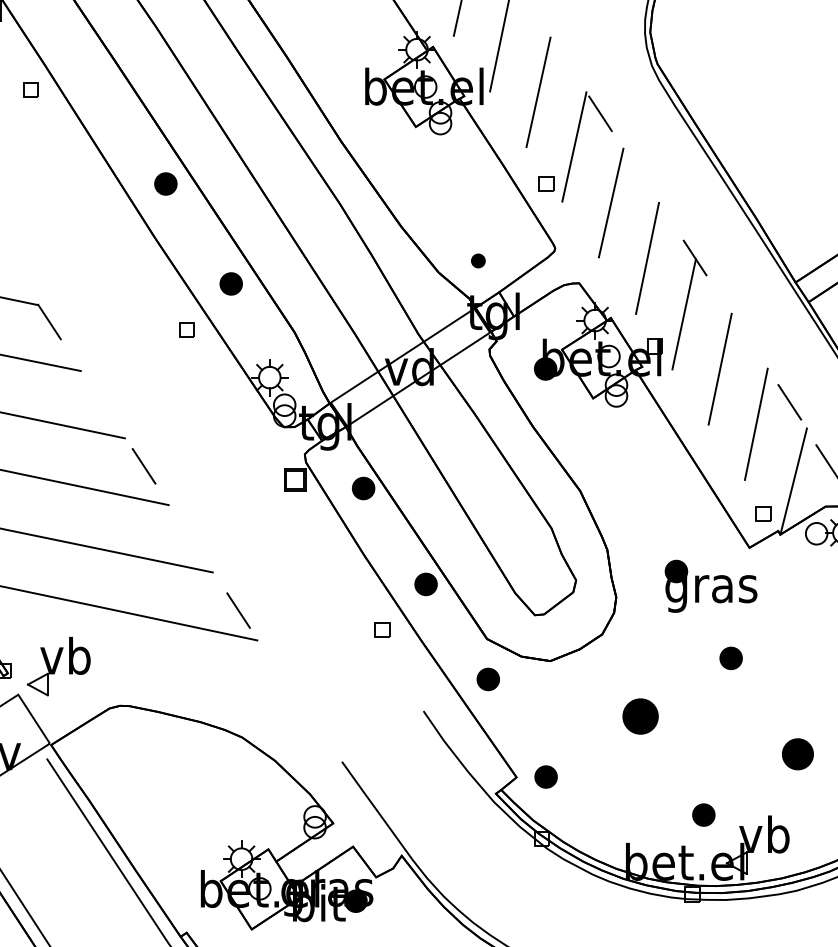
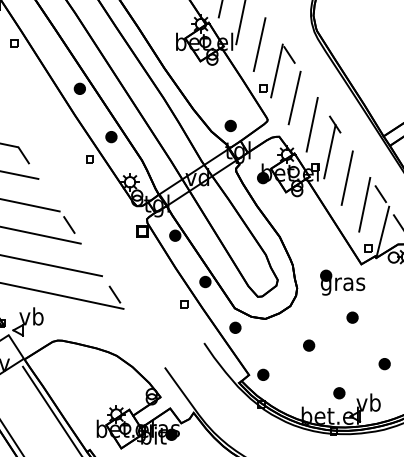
part: (478, 259) -> (230, 125), size x1.67
part: (641, 716) -> (309, 345), size x0.62
part: (797, 755) -> (384, 364), size x0.71

